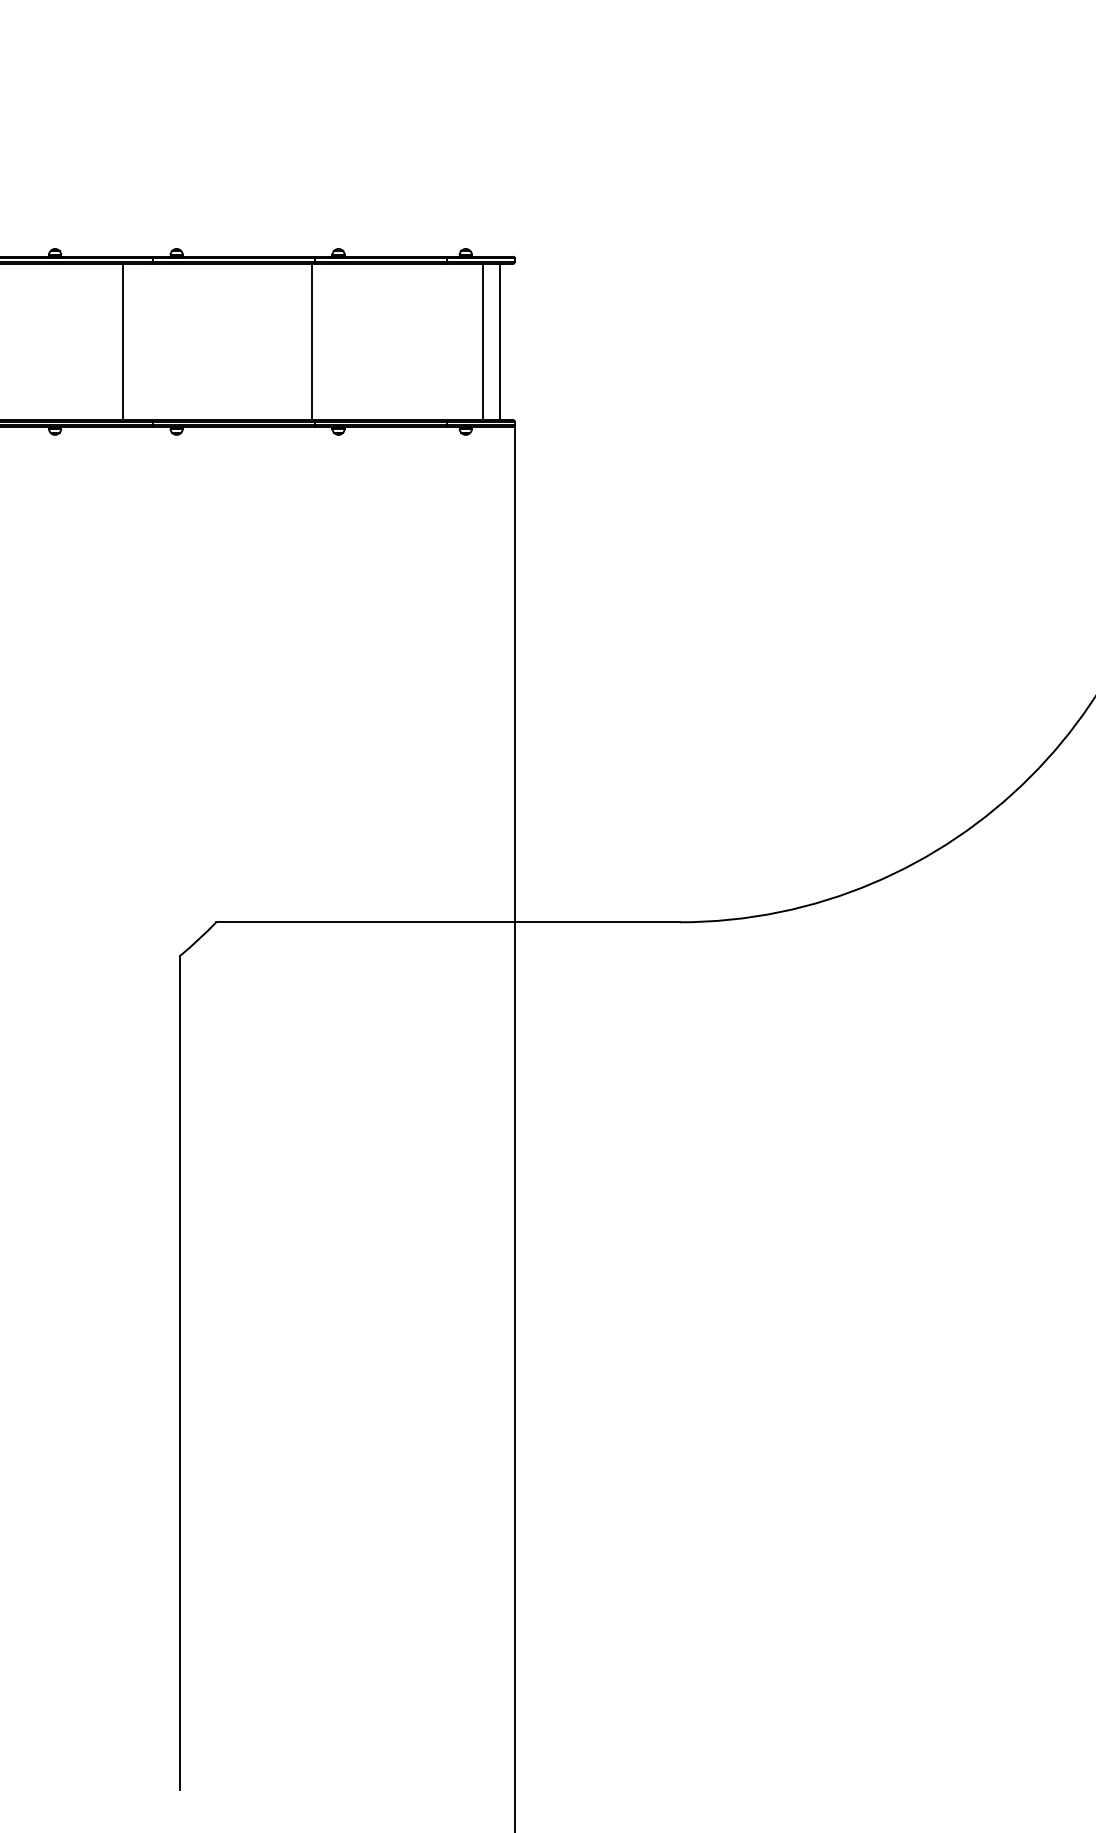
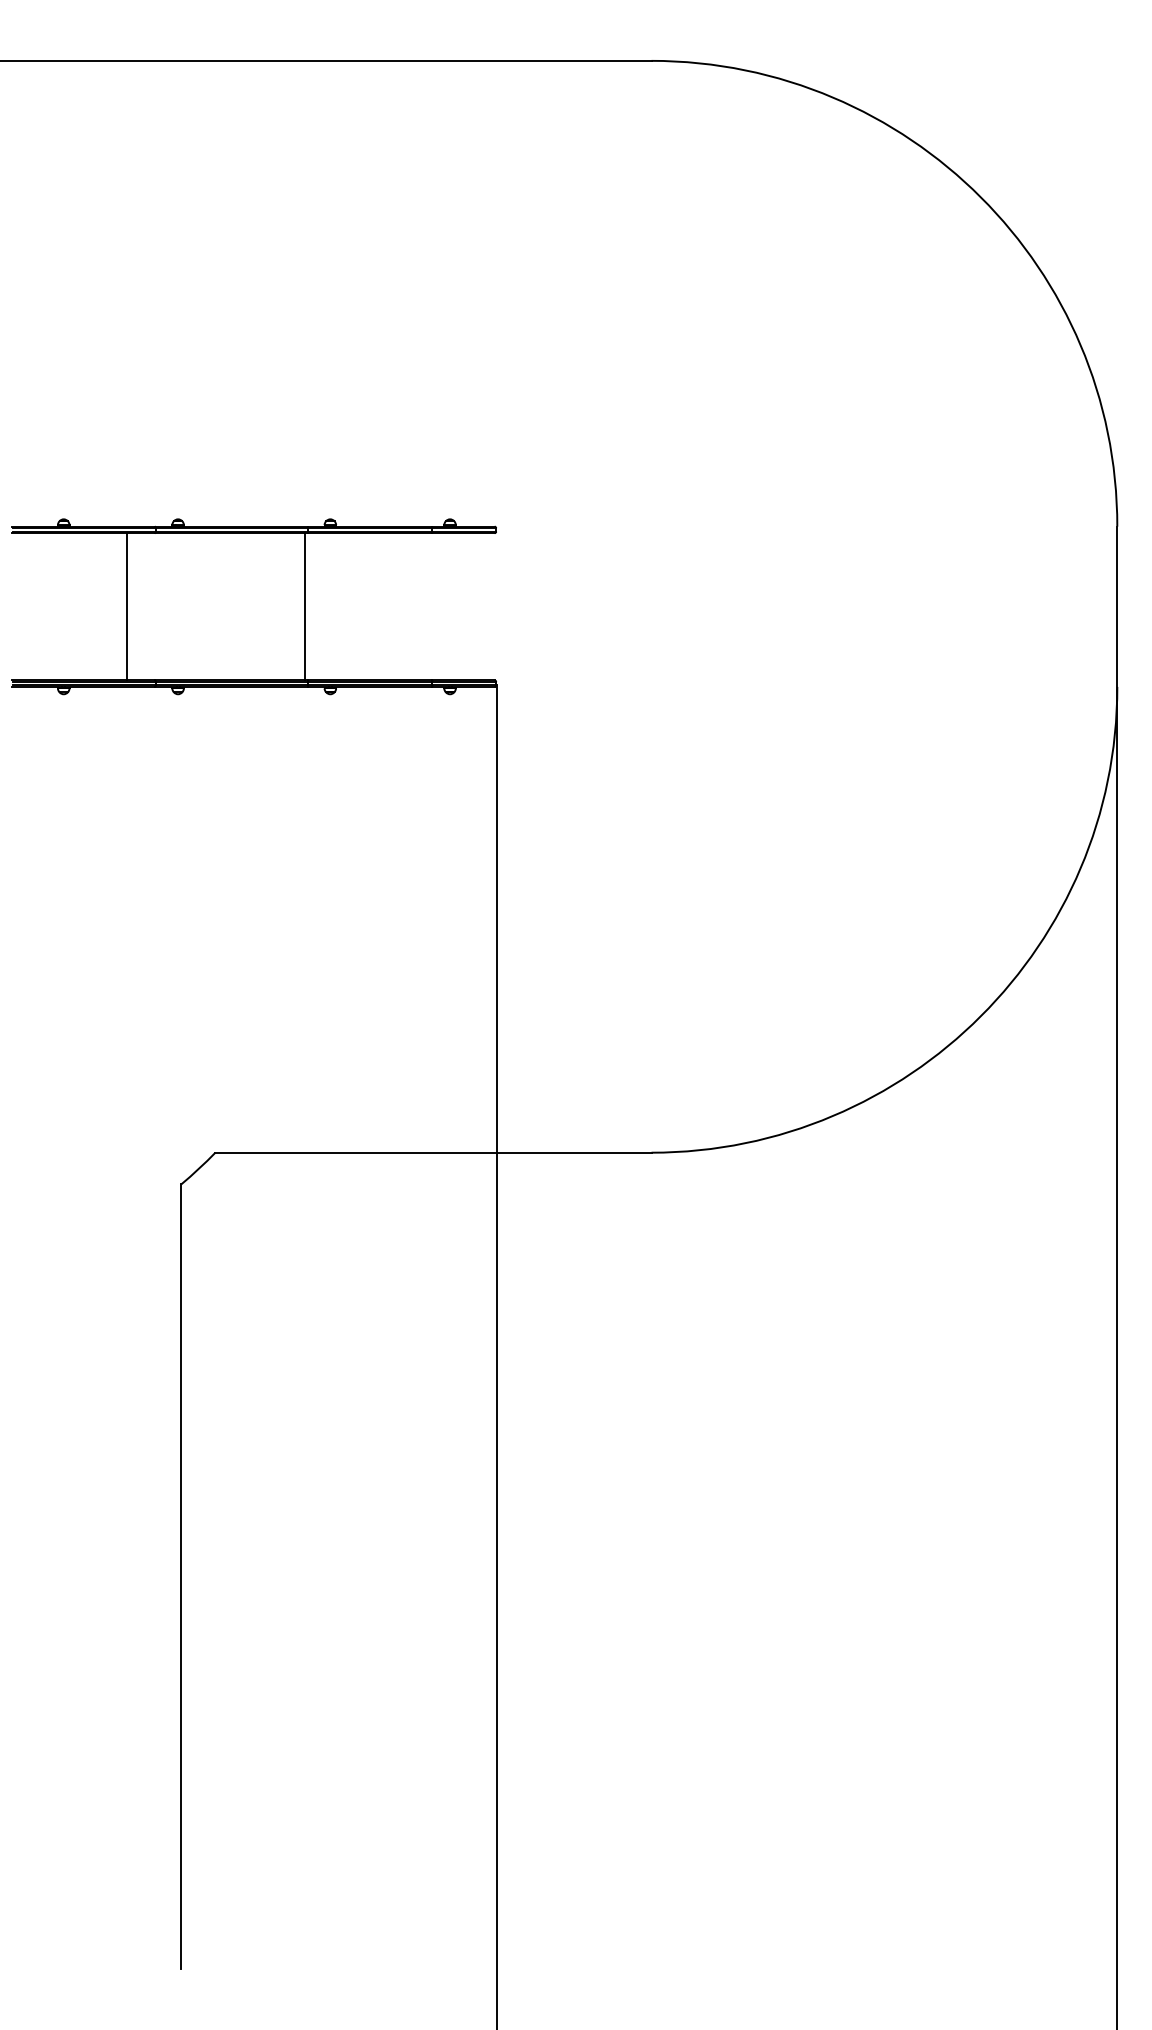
line: (483, 341) -> (466, 606), removed
line: (500, 341) -> (482, 606), removed

